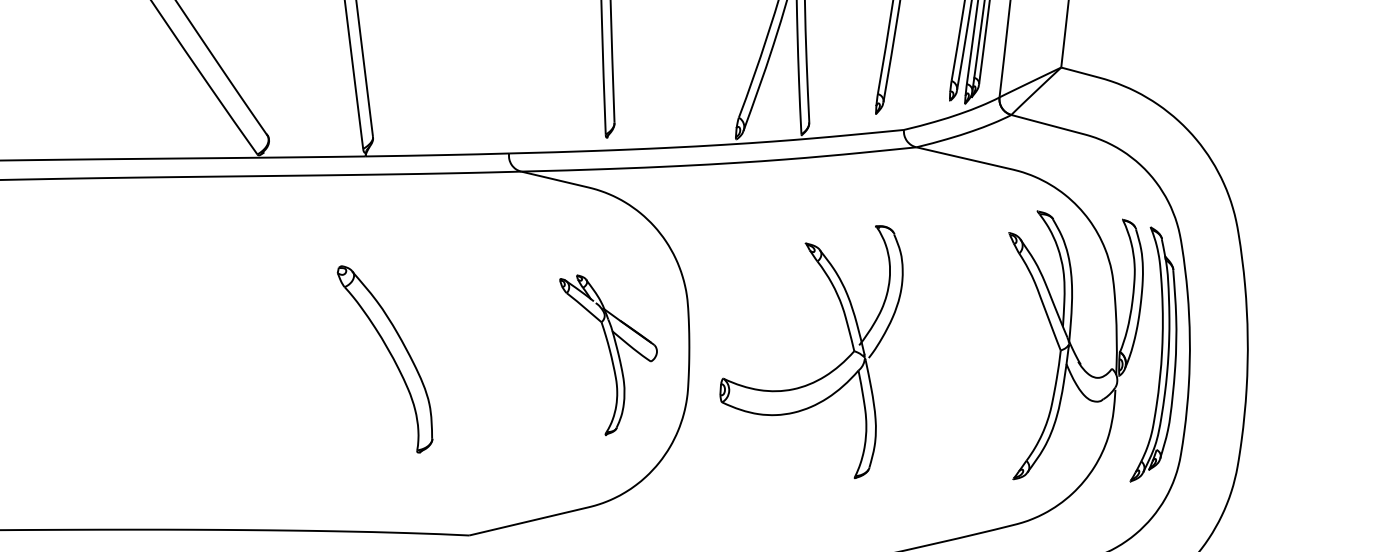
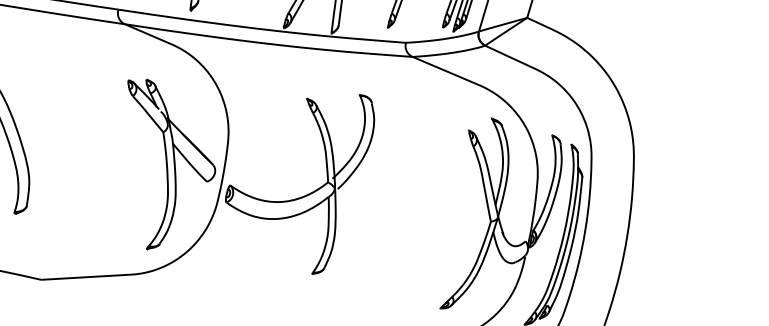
part: (608, 355) -> (164, 167), size x1.43
part: (827, 373) -> (306, 195), moved

